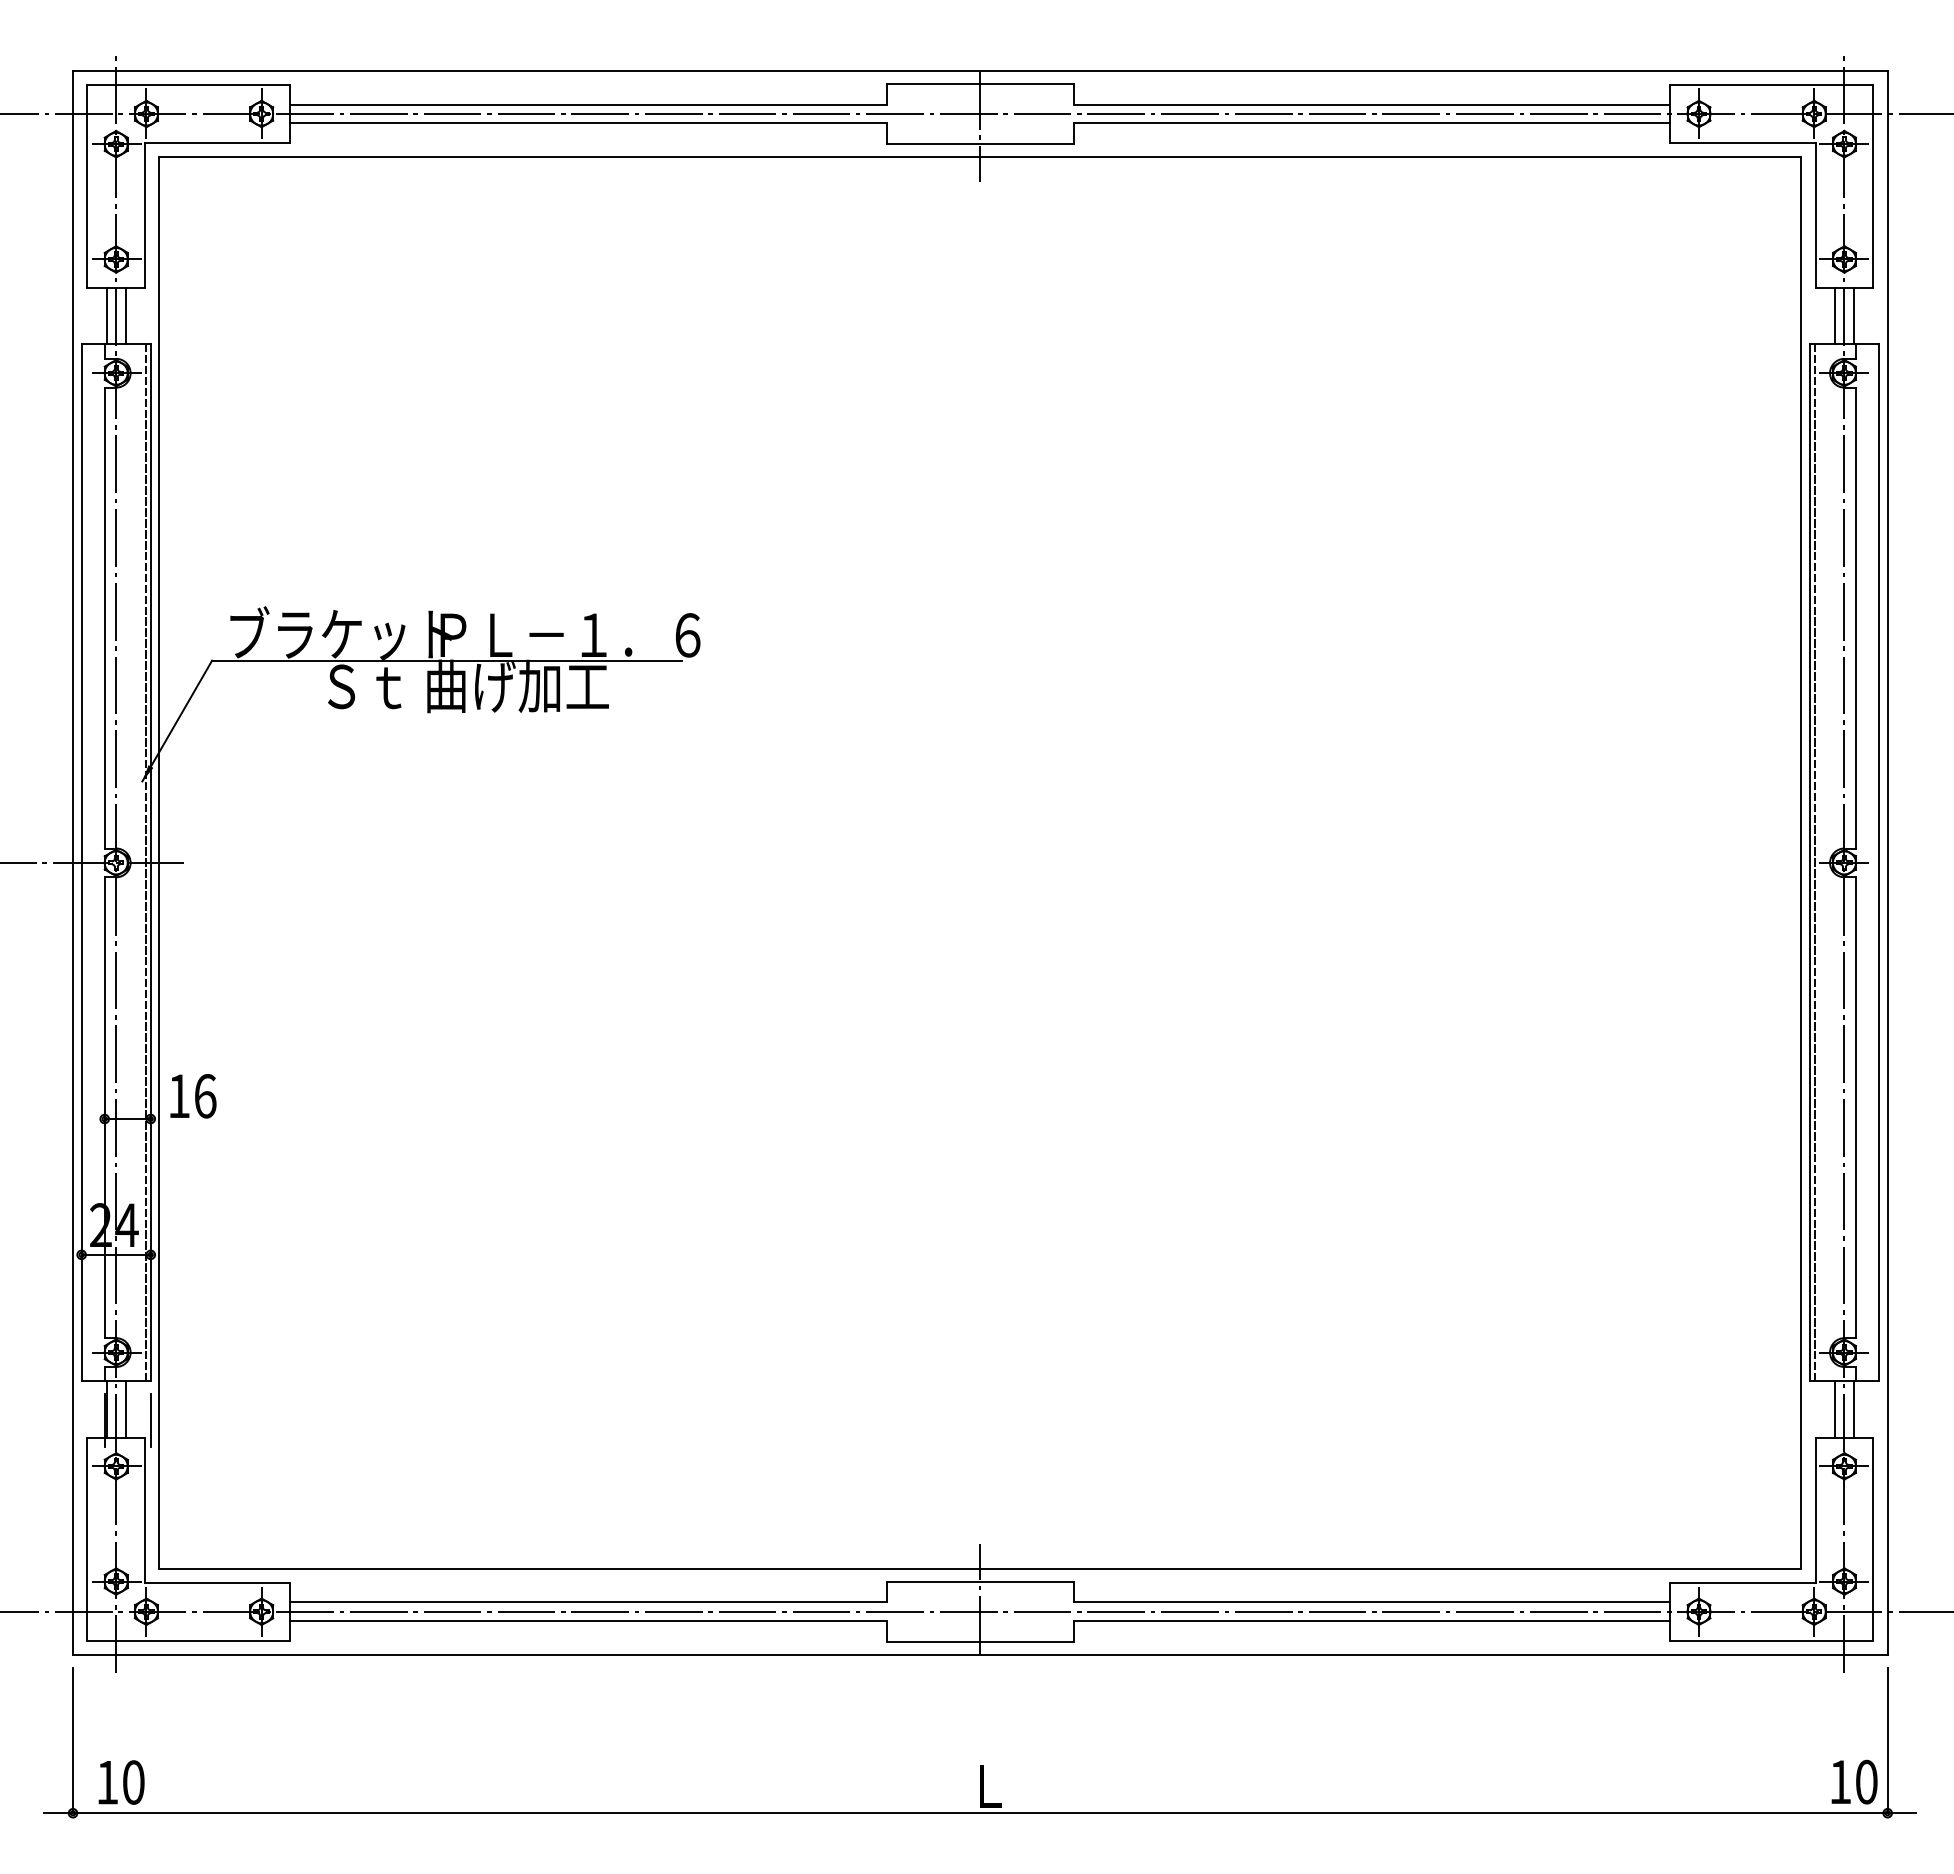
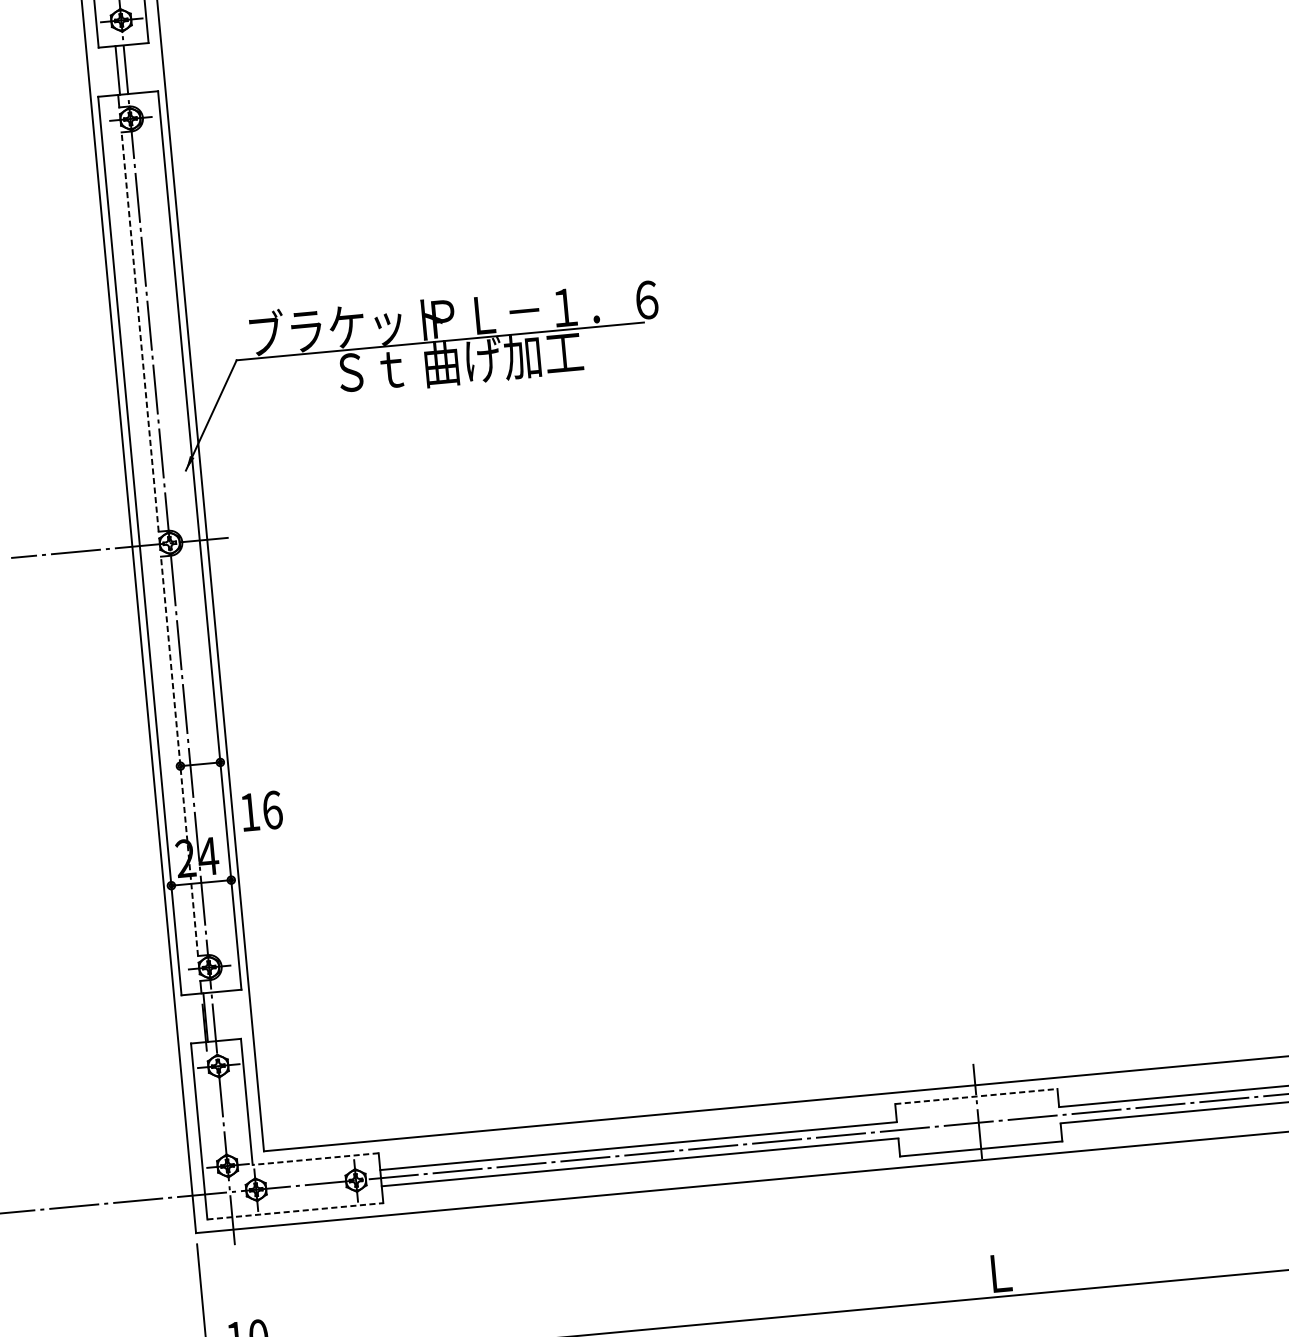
line: (125, 316) -> (133, 69), removed
line: (104, 617) -> (139, 331), solid -> dashed
line: (146, 862) -> (196, 540), removed
text: (193, 1096) -> (262, 811), moved
line: (104, 1107) -> (179, 756), solid -> dashed
line: (125, 1409) -> (221, 1016), removed
line: (150, 1420) -> (244, 1023), removed
line: (980, 1581) -> (976, 1096), solid -> dashed
line: (217, 1583) -> (315, 1159), solid -> dashed
line: (188, 1640) -> (294, 1211), solid -> dashed

